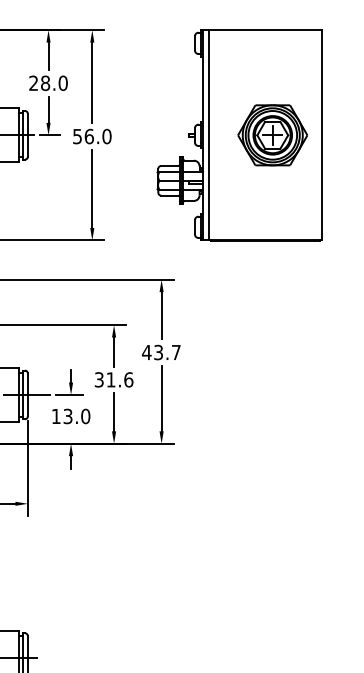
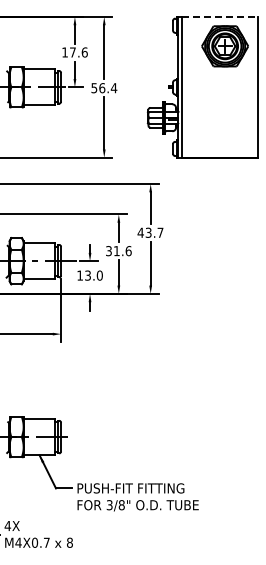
line: (265, 29) -> (220, 16), solid -> dashed
text: (47, 83) -> (74, 52), 28.0 -> 17.6
part: (271, 135) -> (224, 46), moved
text: (106, 137) -> (113, 88), 56.0 -> 56.4

